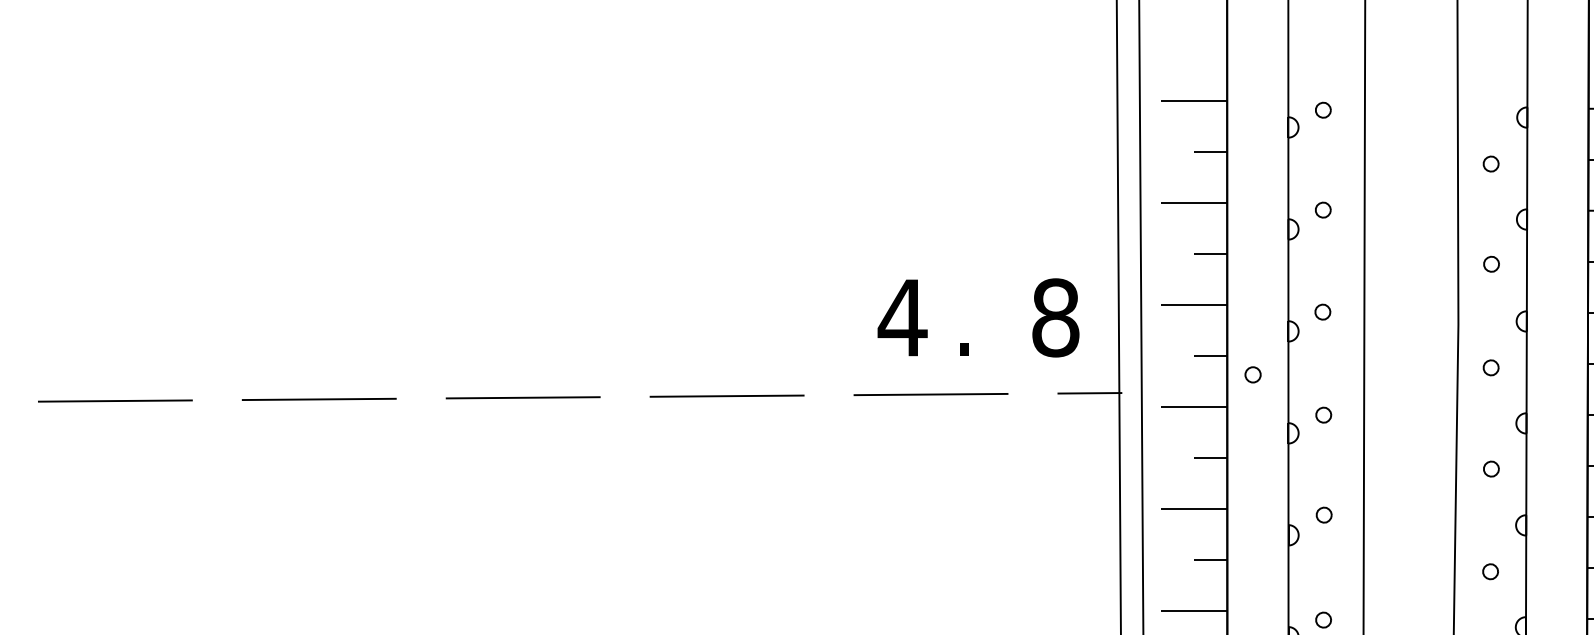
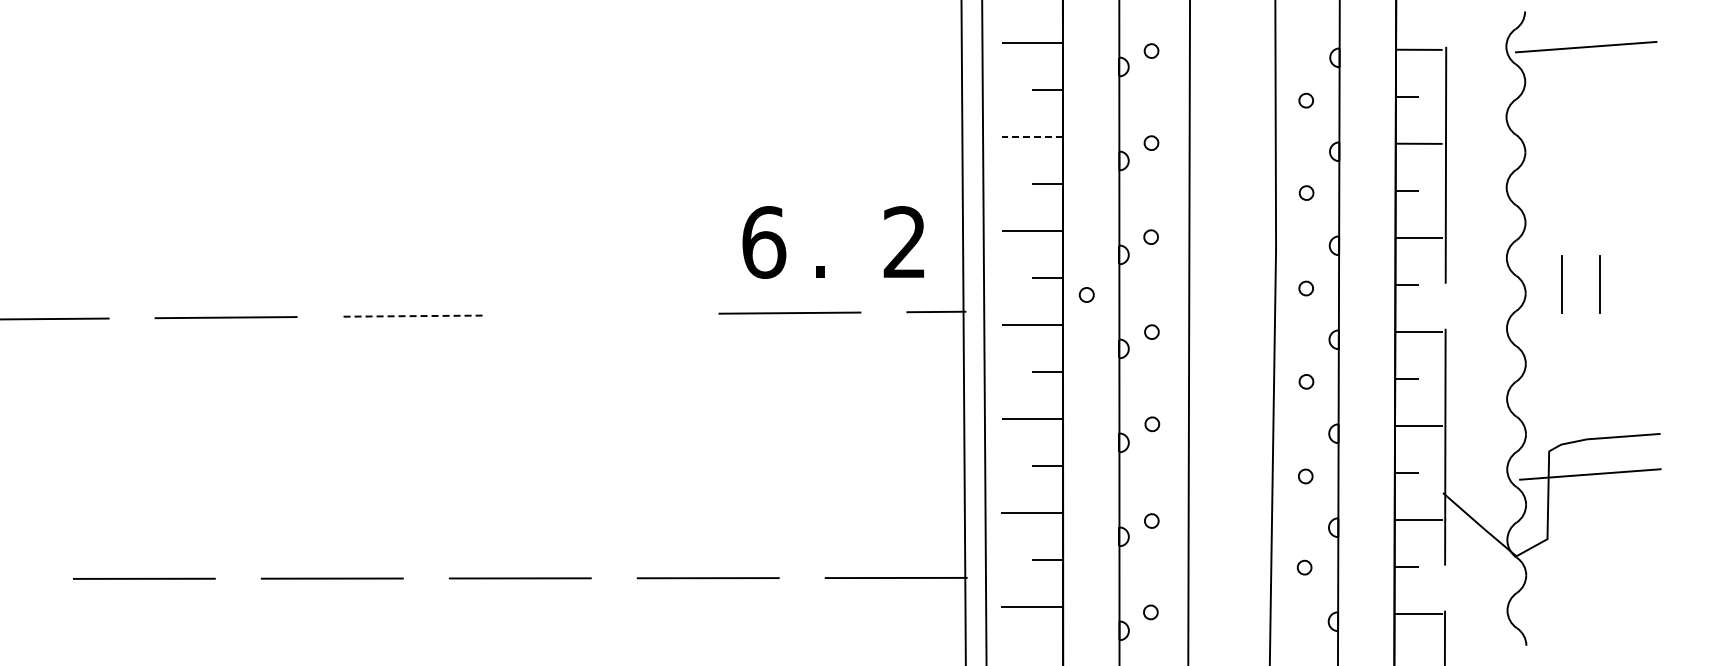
line: (1194, 202) -> (1032, 136), solid -> dashed
text: (902, 317) -> (763, 242), 4 -> 6
text: (1055, 317) -> (904, 242), 8 -> 2
line: (726, 396) -> (601, 314), removed
line: (523, 398) -> (414, 316), solid -> dashed

